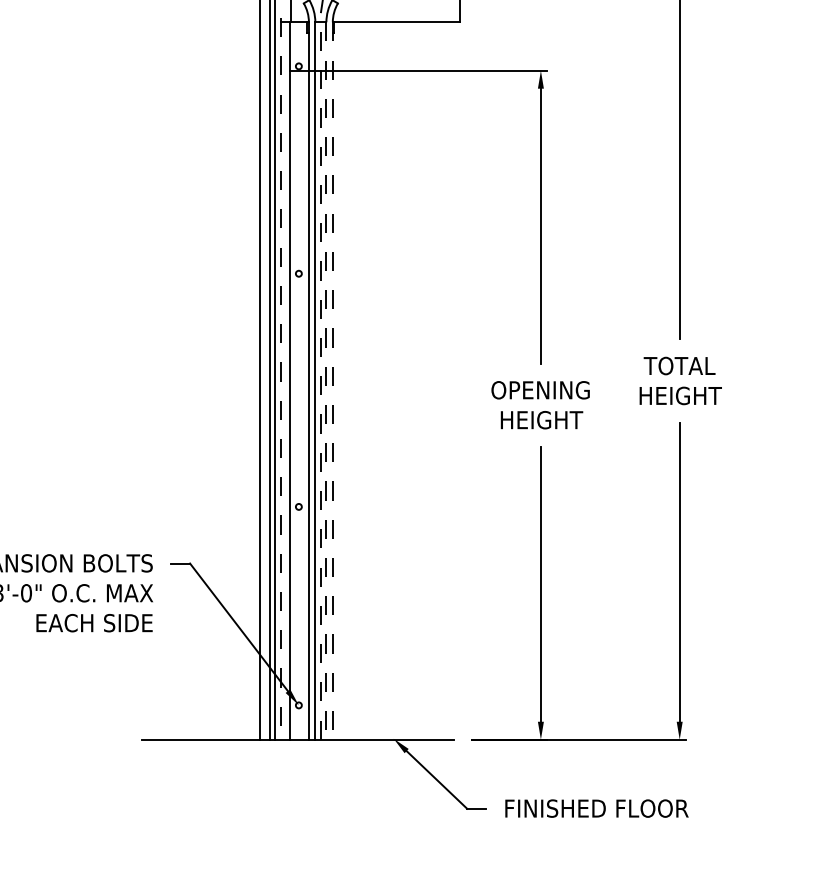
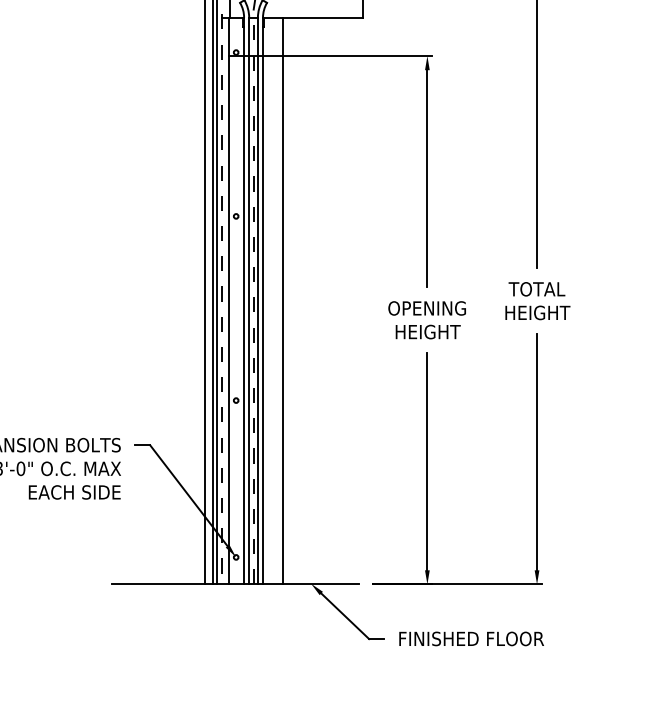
line: (326, 380) -> (258, 300), dashed -> solid
line: (332, 380) -> (262, 300), dashed -> solid
line: (358, 380) -> (283, 300), added

